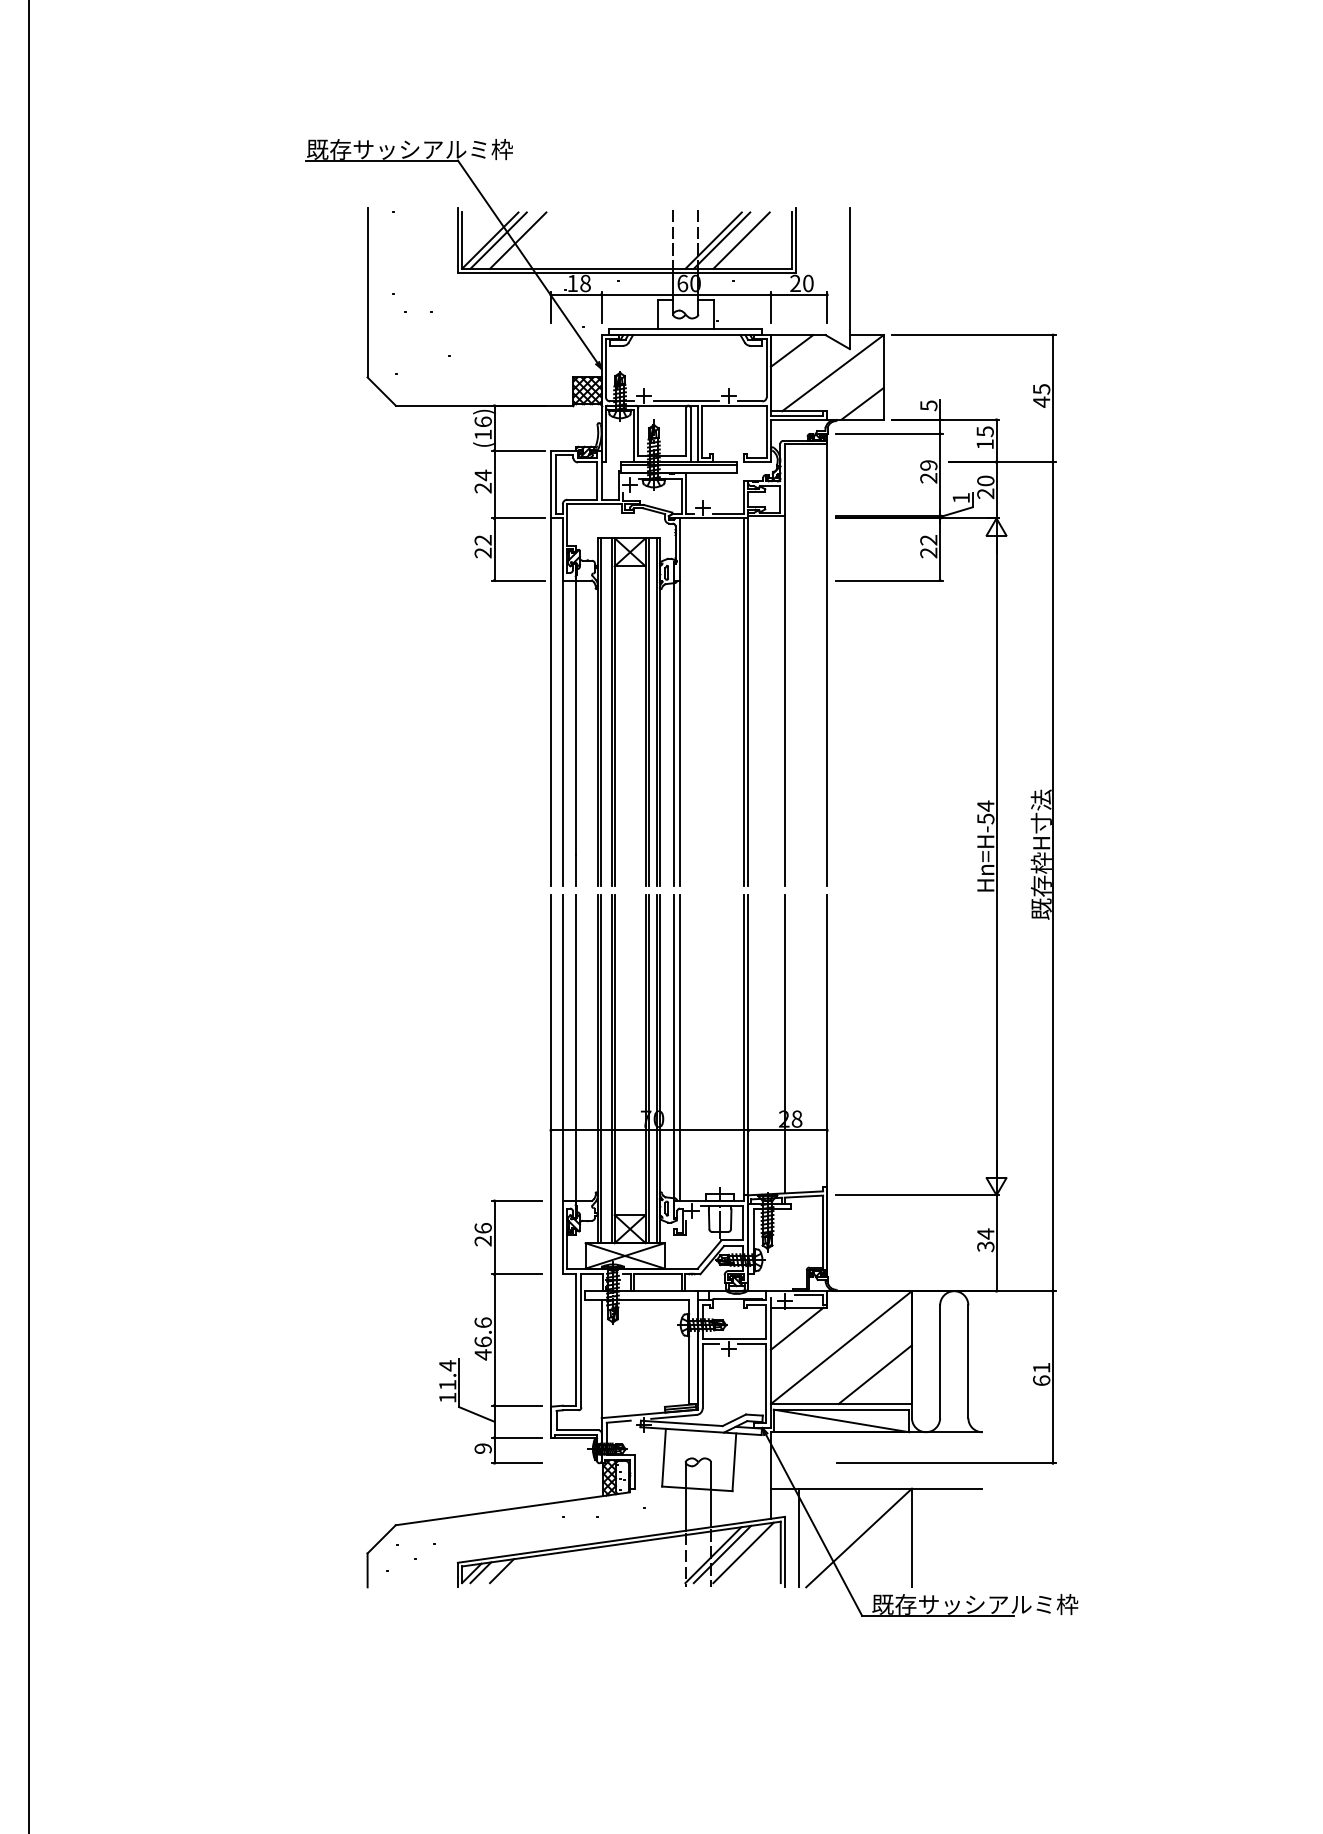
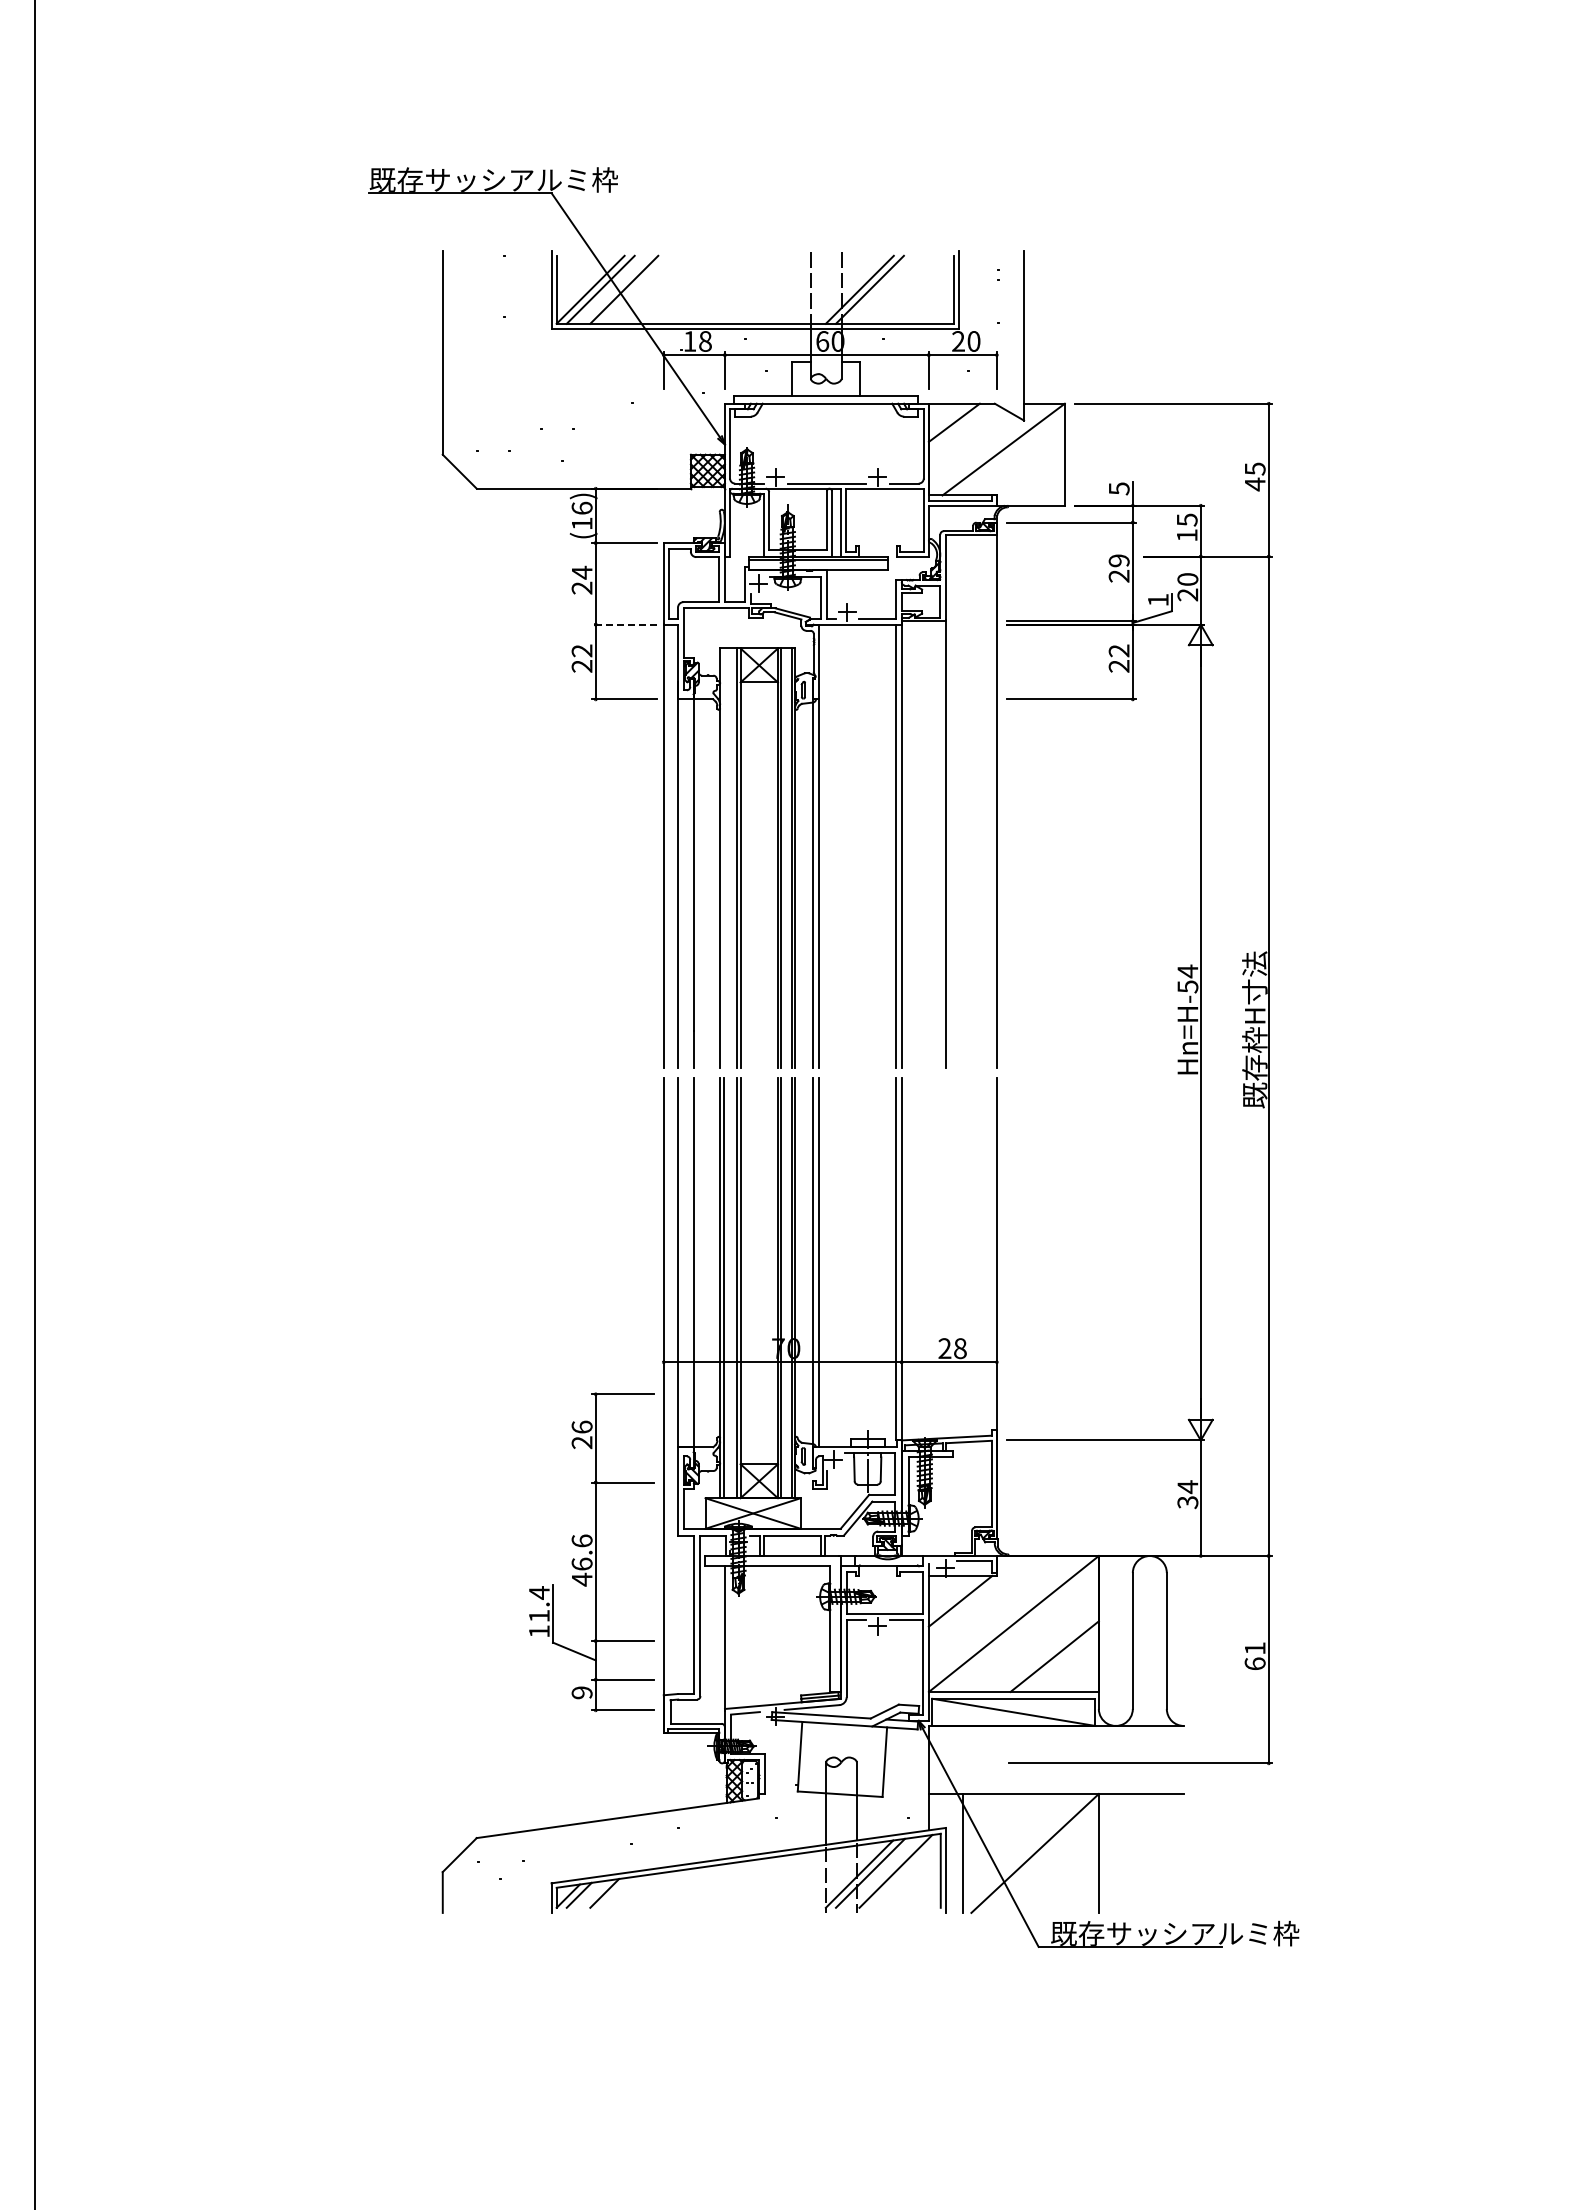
line: (741, 240) -> (893, 289), removed
line: (861, 403) -> (1038, 486), removed
line: (518, 518) -> (624, 624), solid -> dashed
line: (600, 712) -> (723, 858), removed
line: (784, 1044) -> (945, 1258), removed
part: (490, 1332) -> (591, 1552), moved

